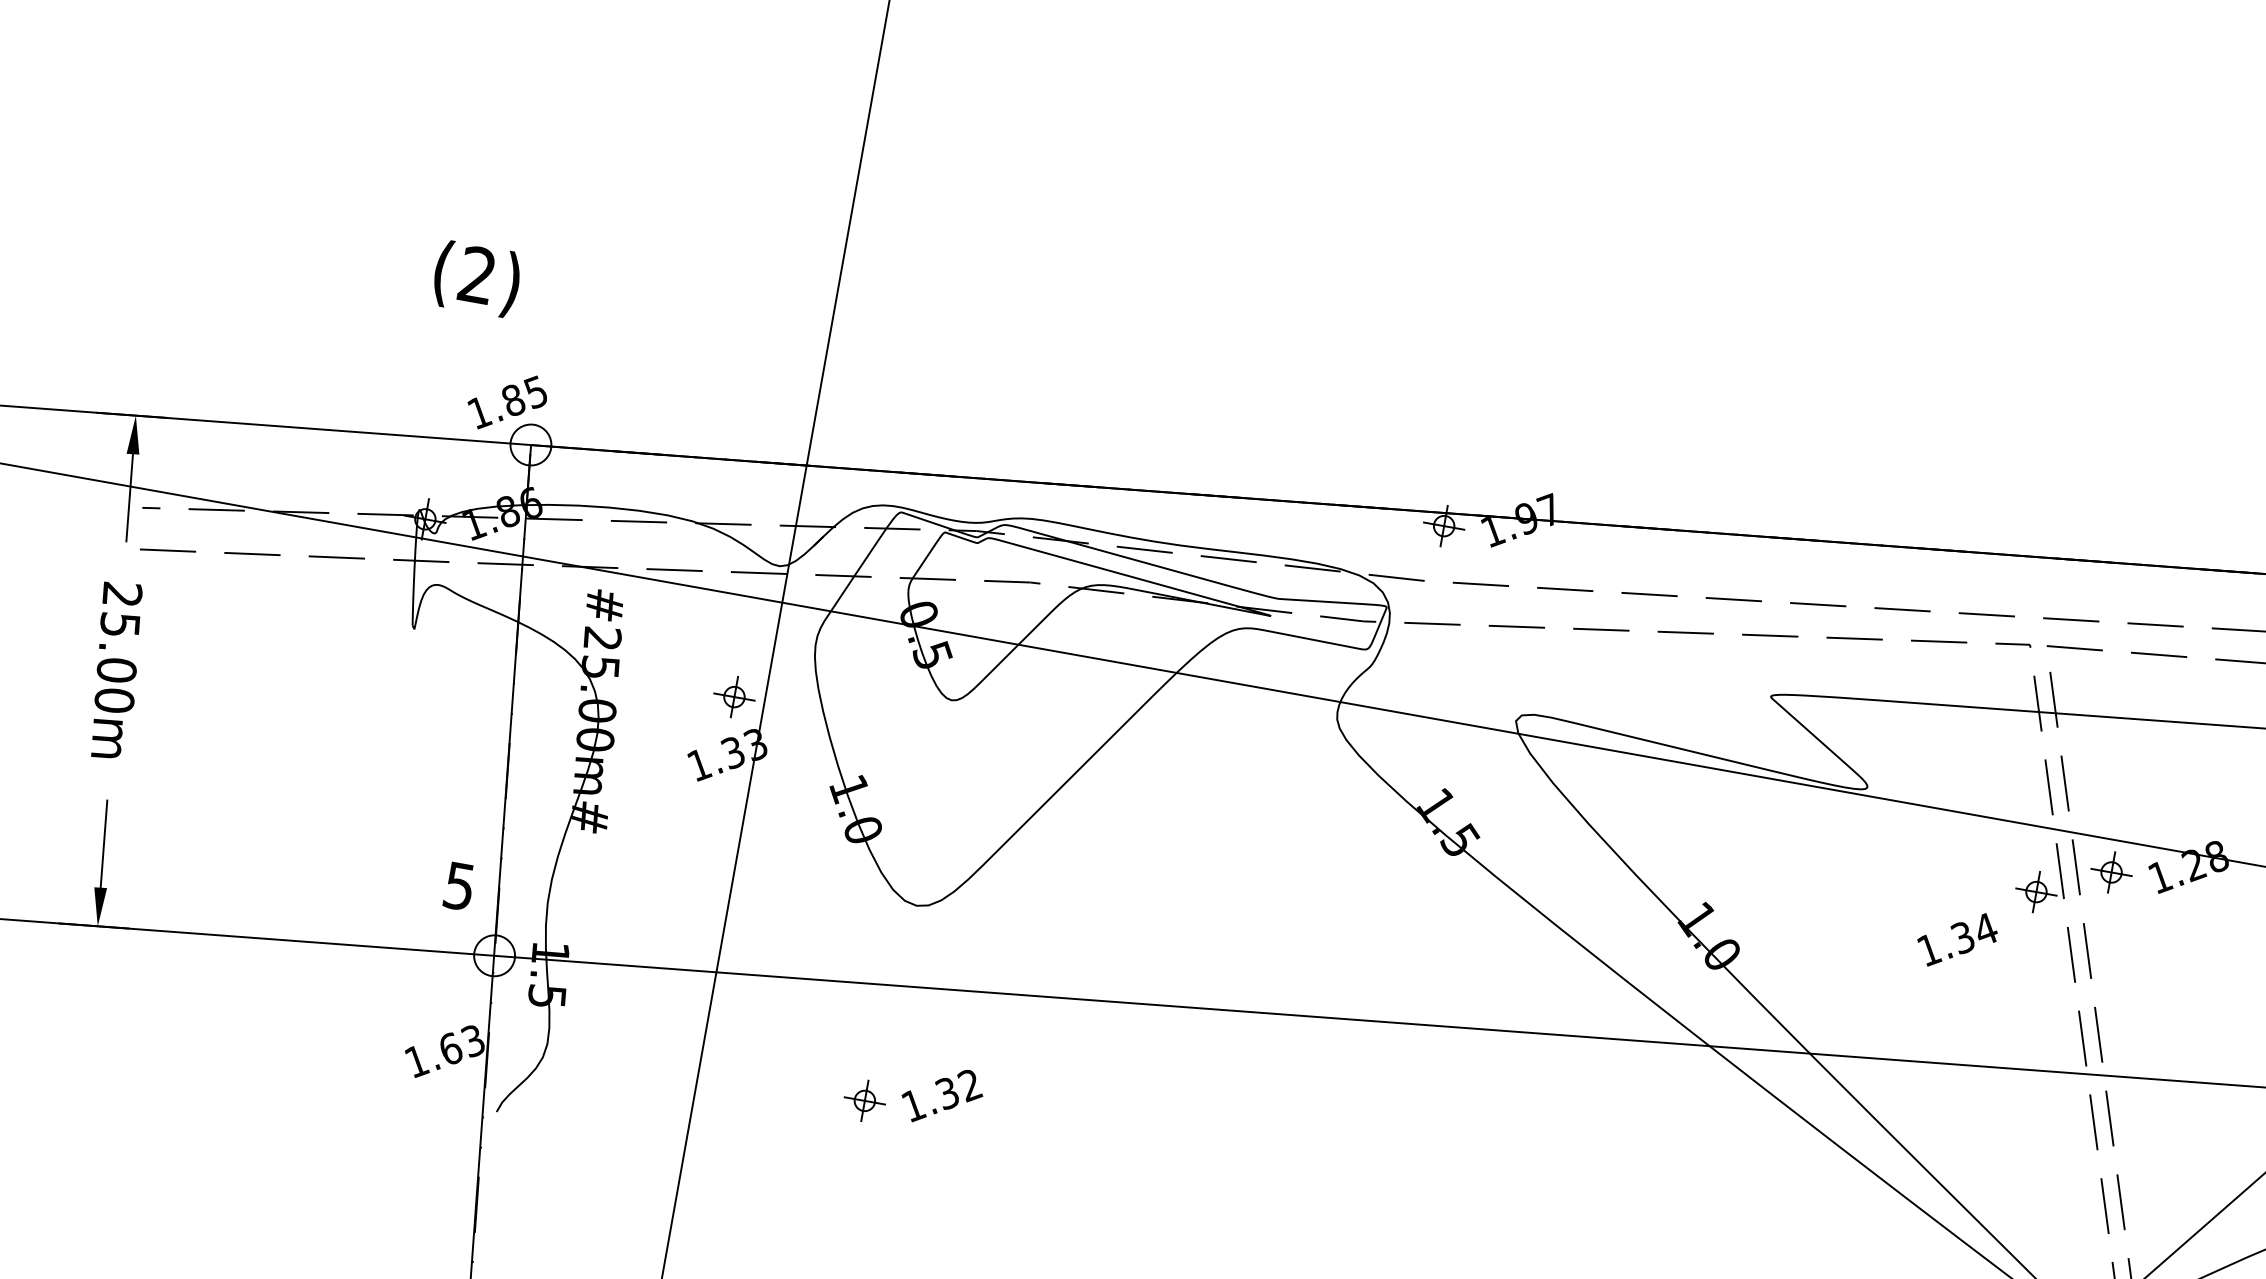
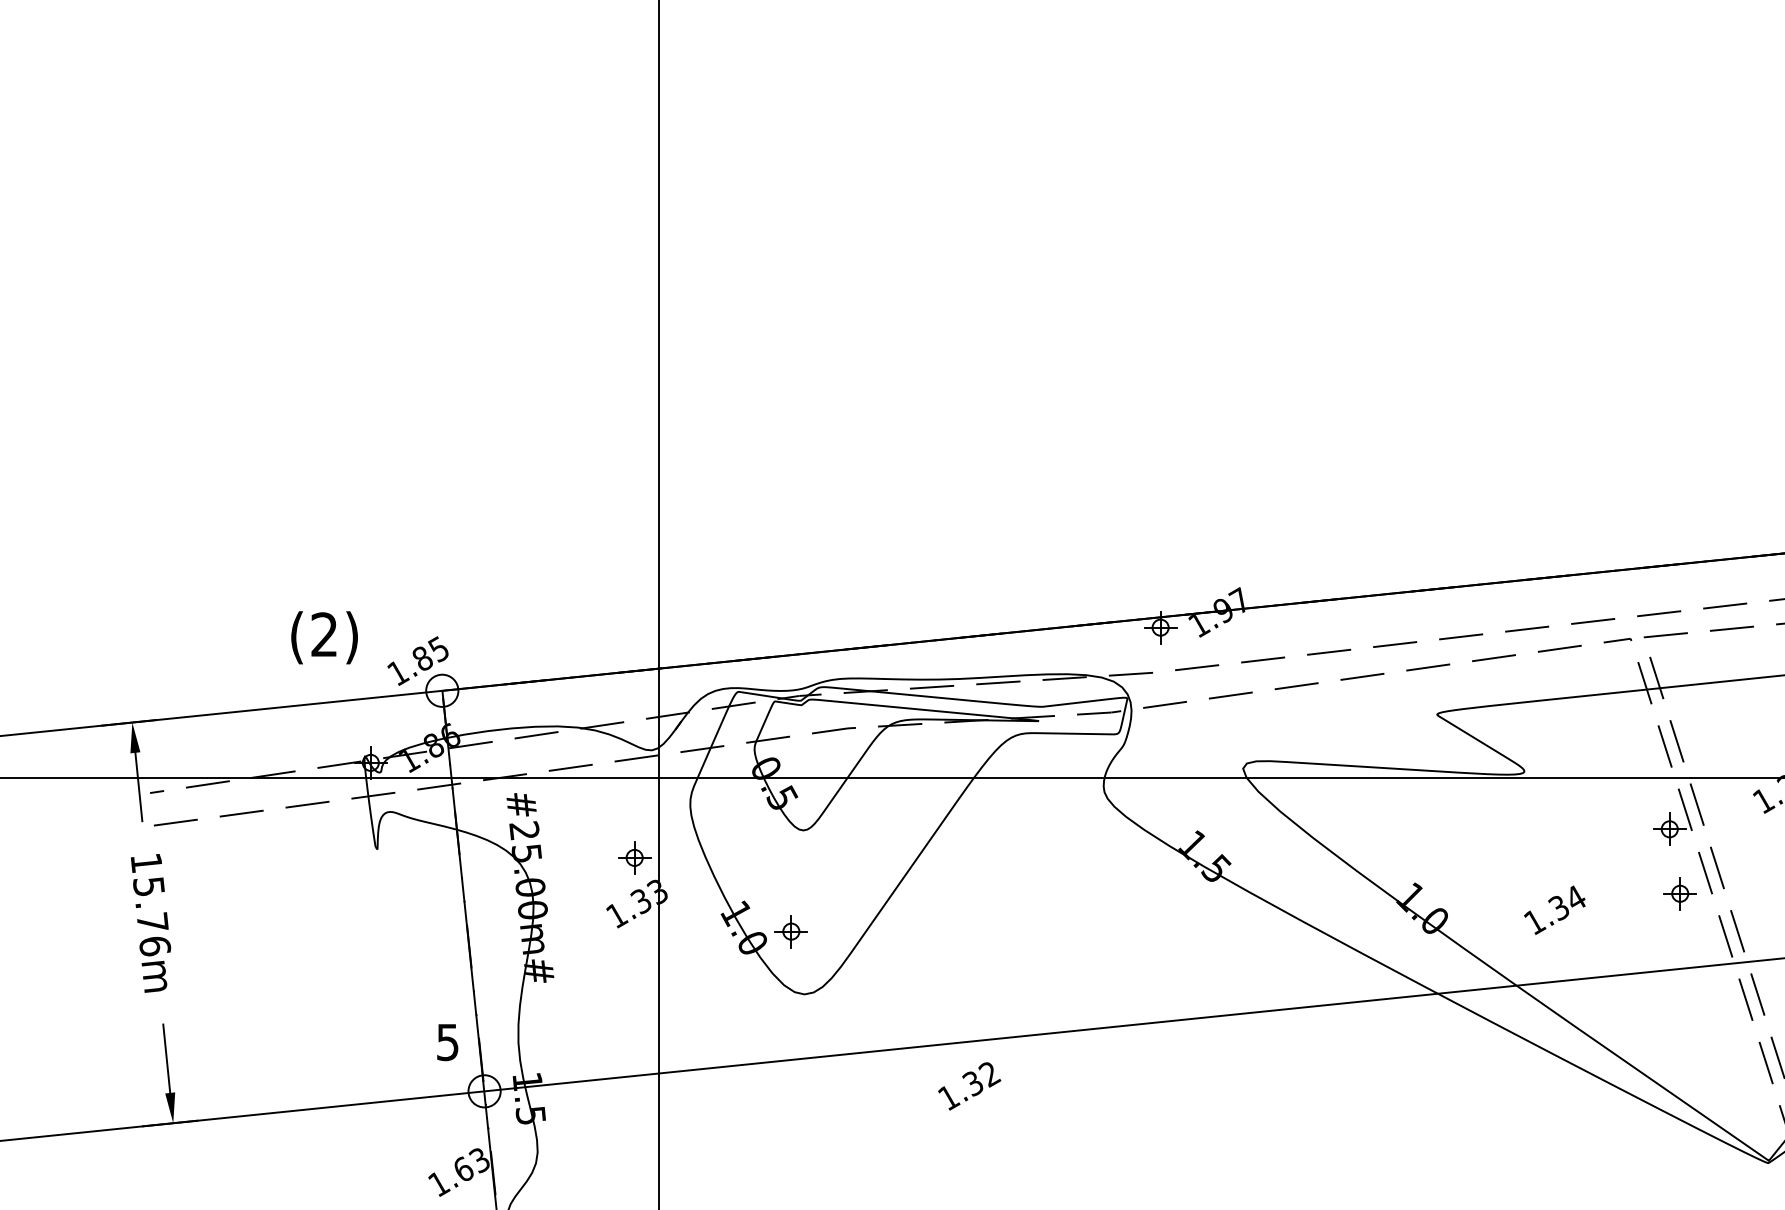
text: (476, 278) -> (324, 637), moved
text: (118, 647) -> (150, 904), 25.00m -> 15.76m
part: (2110, 871) -> (1679, 893), moved
text: (1956, 938) -> (1554, 909), moved
text: (942, 1096) -> (969, 1086), moved
part: (863, 1100) -> (790, 931), moved

